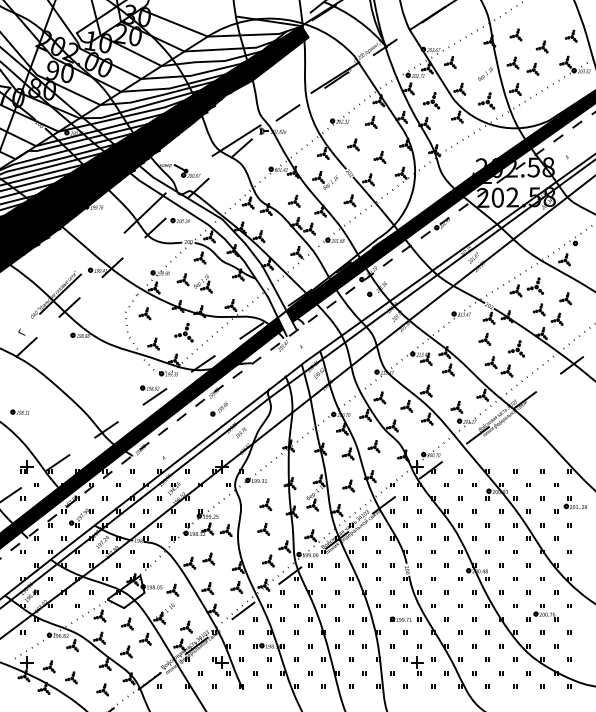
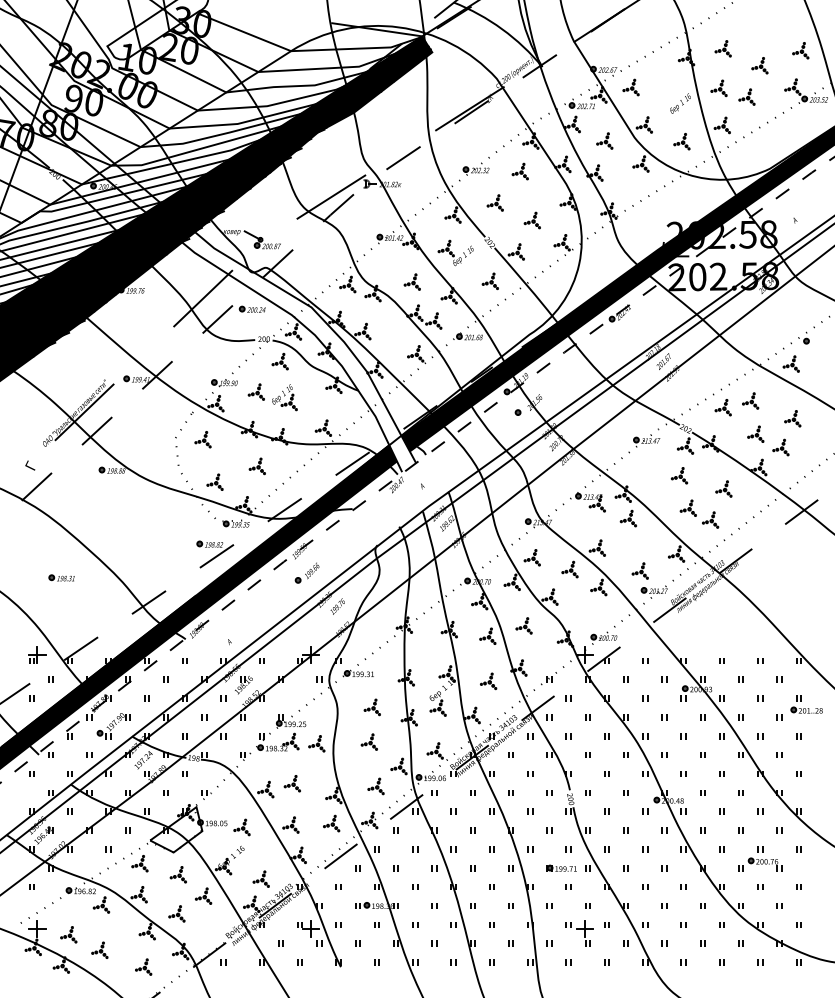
part: (431, 100) -> (604, 140), size x0.71
part: (486, 101) -> (681, 141), size x0.71
part: (535, 285) -> (750, 400), size x0.71
part: (183, 332) -> (256, 466), size x0.62
part: (516, 348) -> (723, 488), size x0.71
part: (19, 411) -> (61, 577), moved

